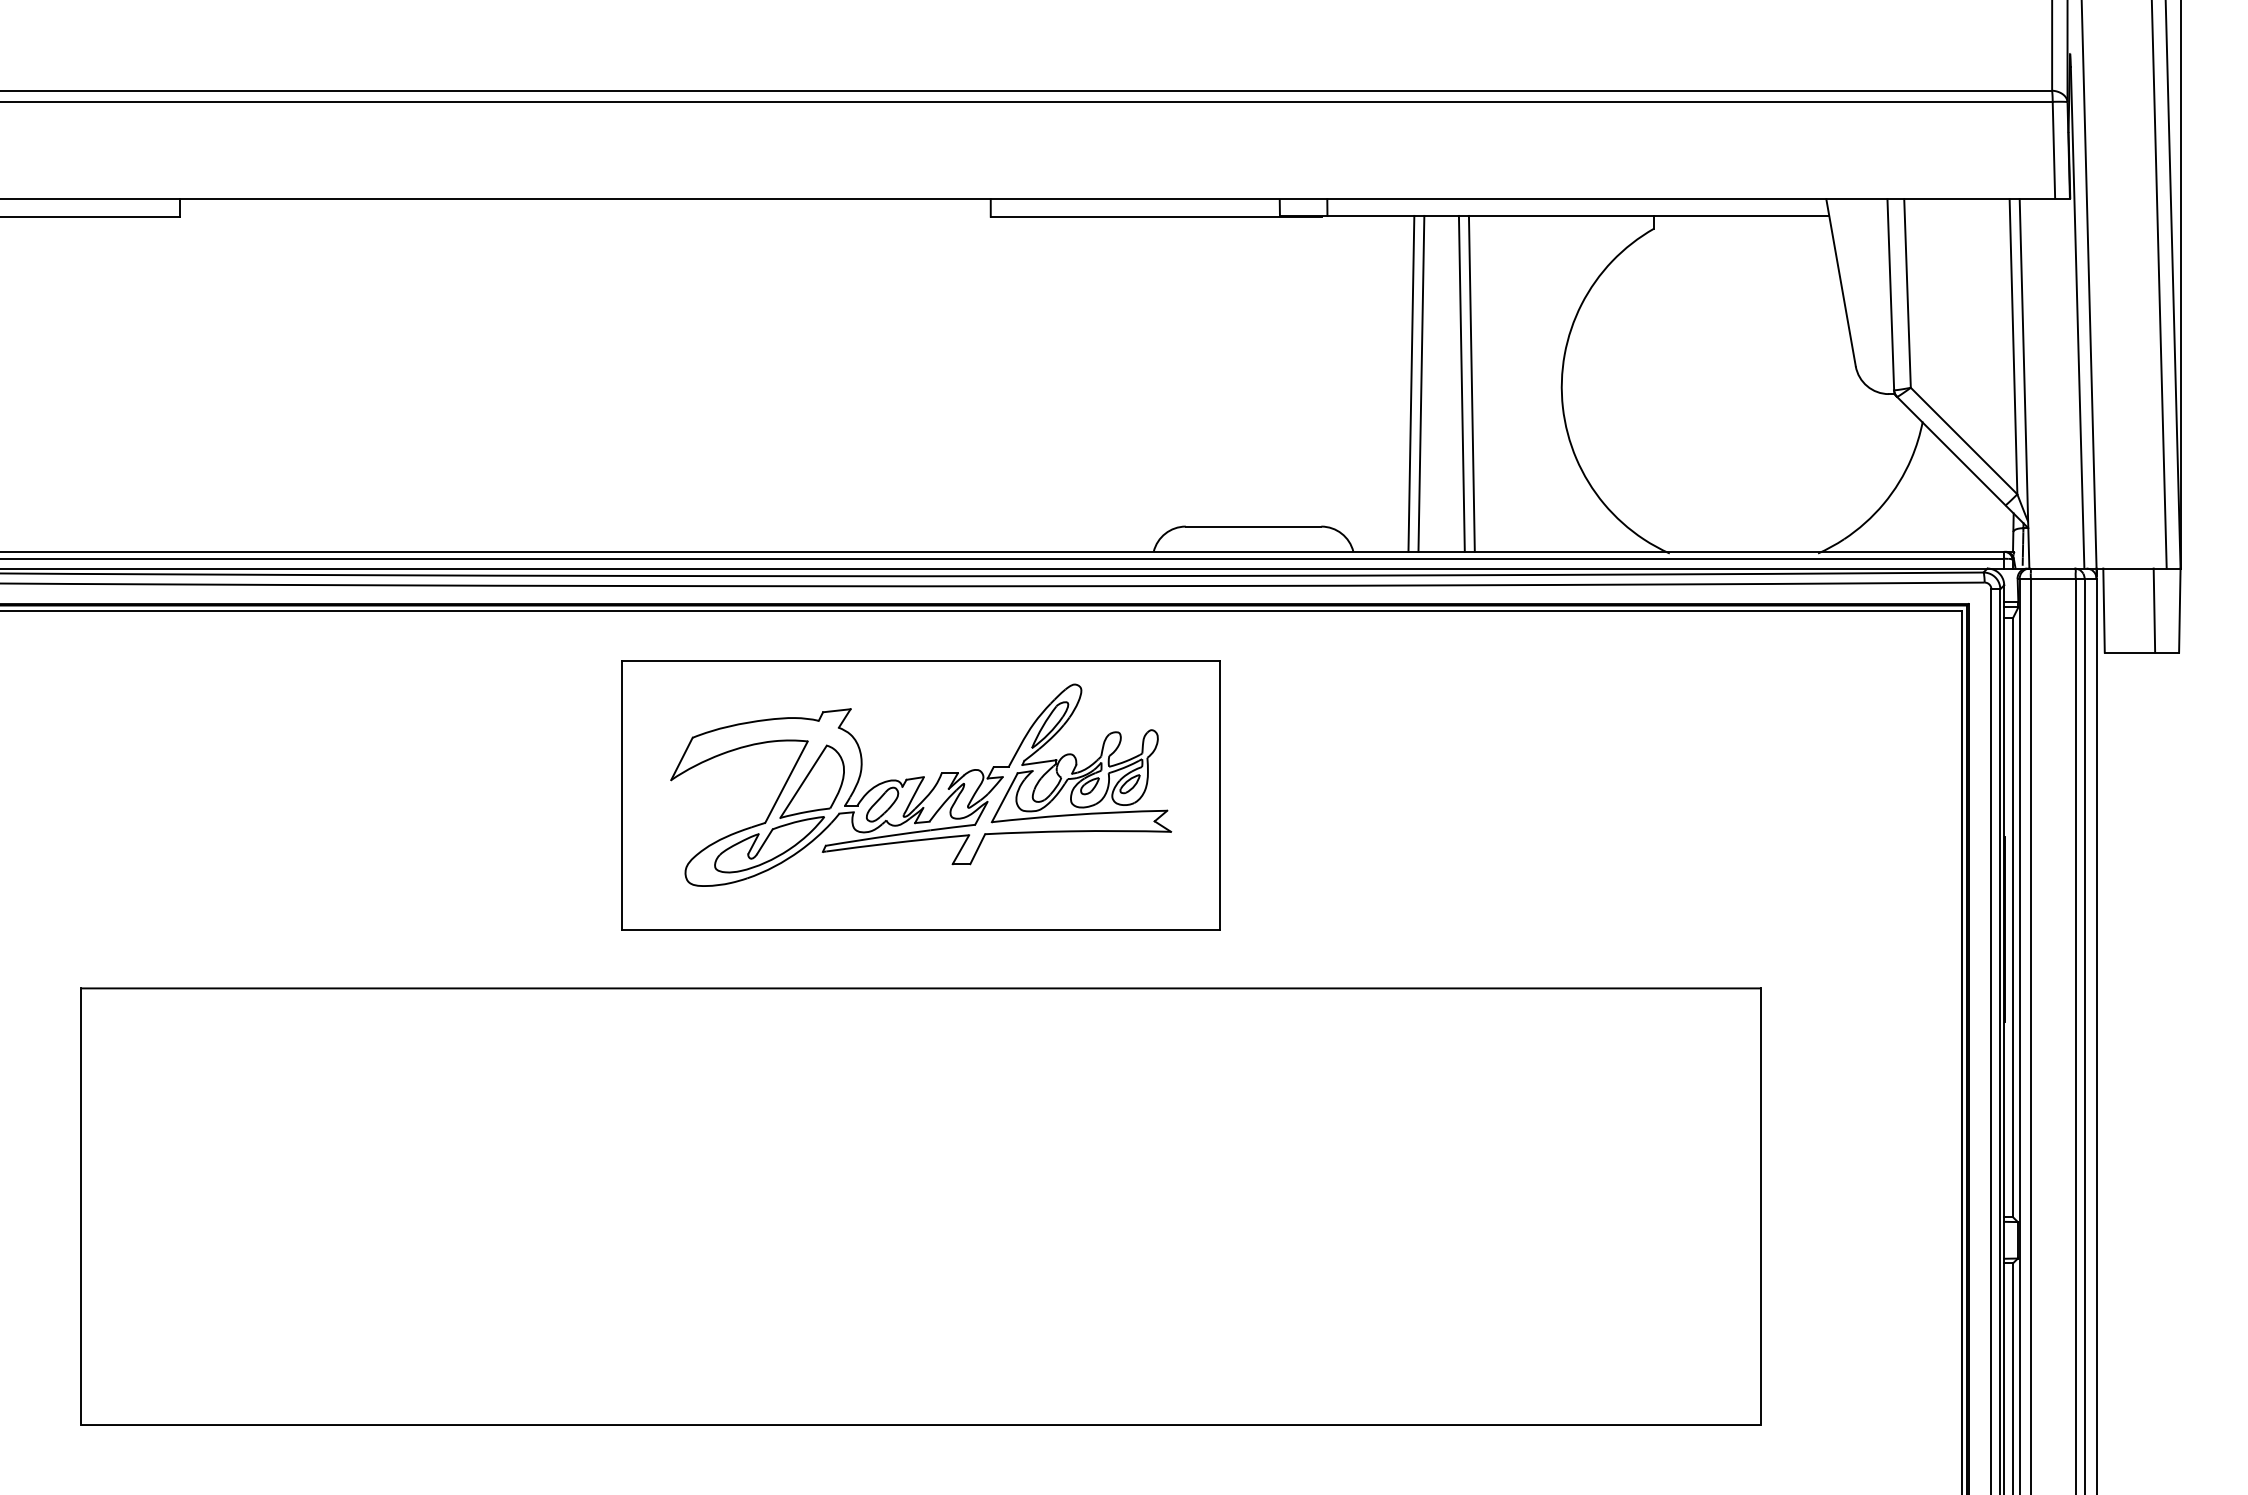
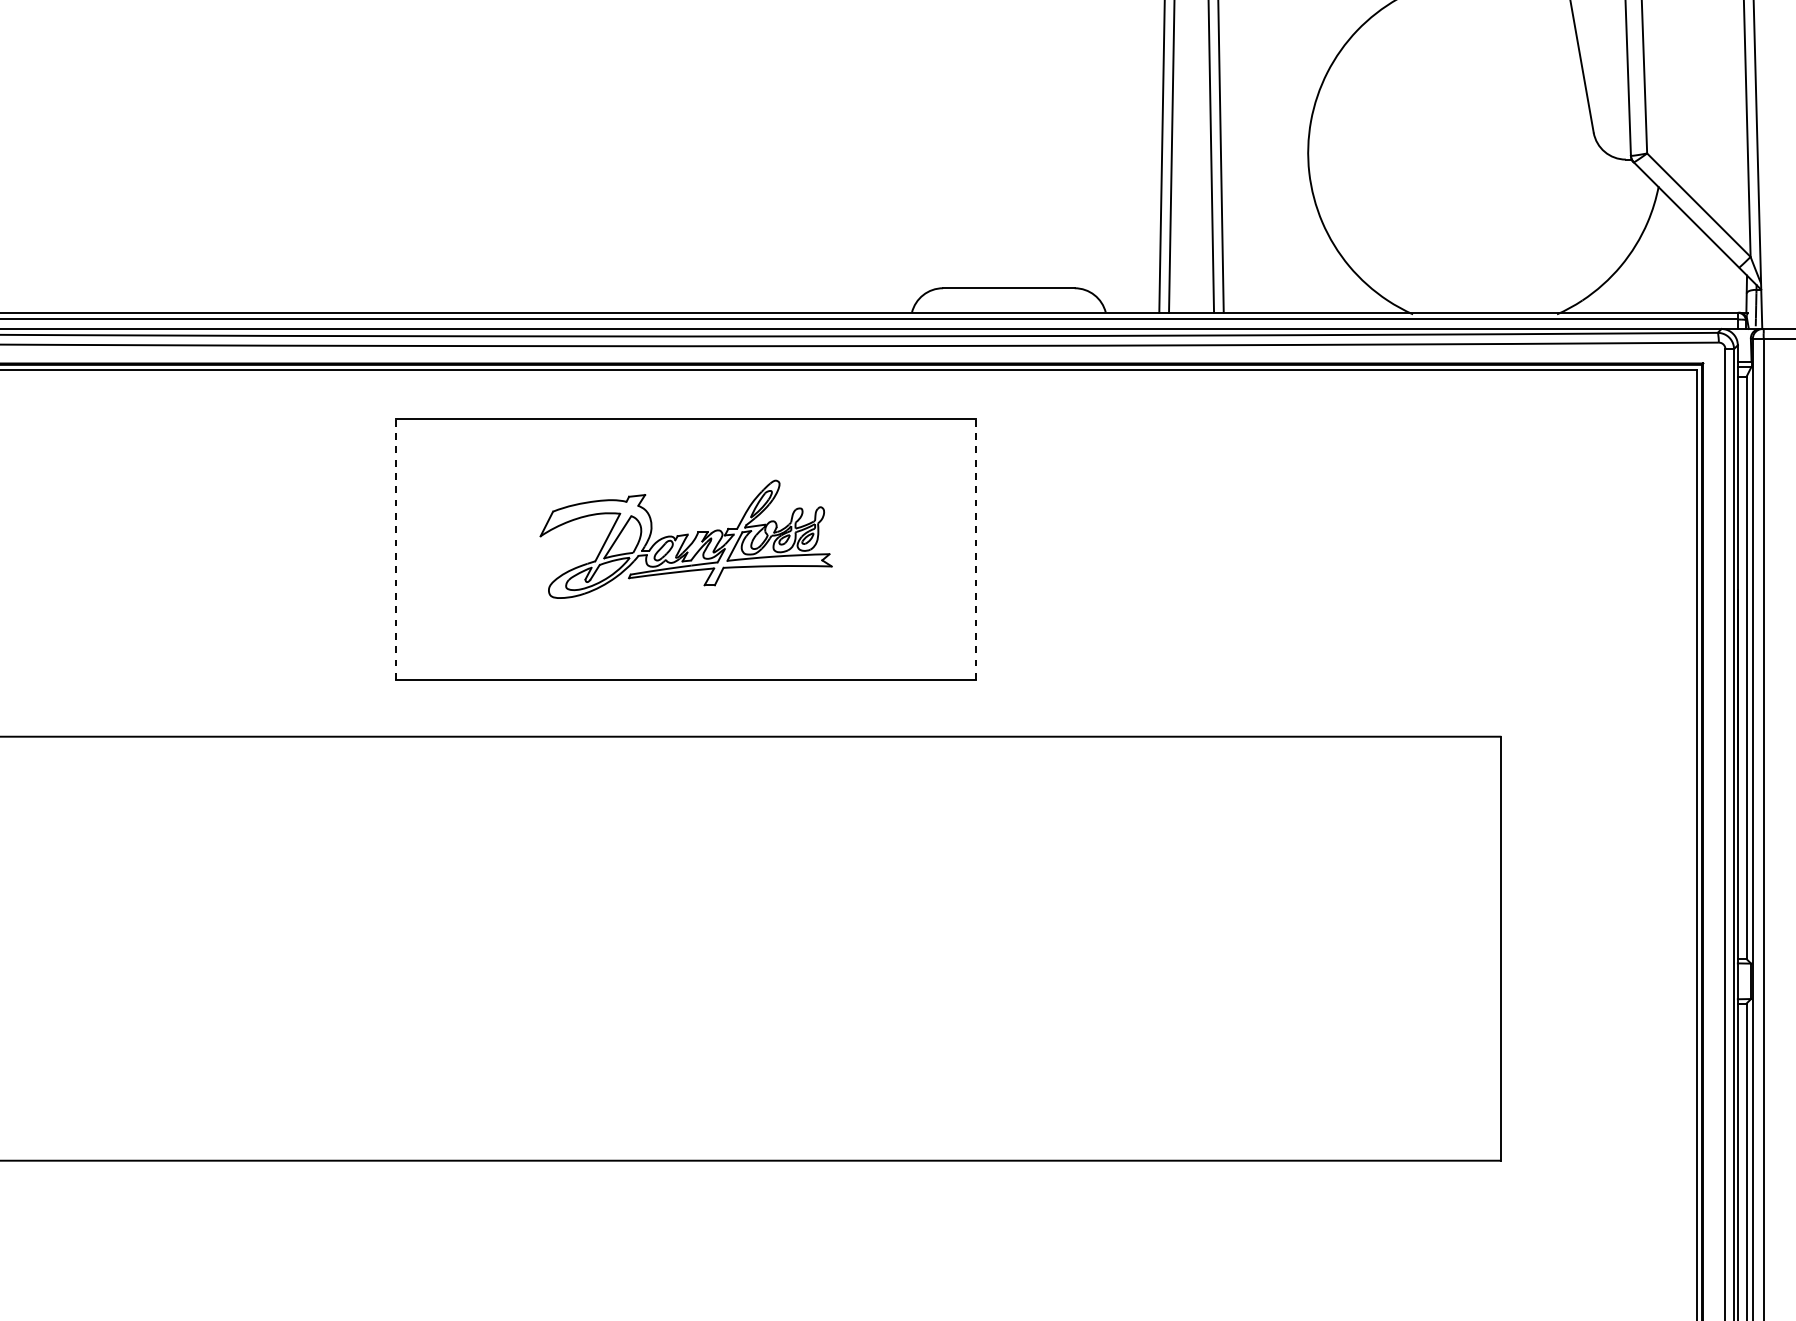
part: (921, 784) -> (686, 538), size x0.6
line: (622, 794) -> (396, 548), solid -> dashed
line: (1219, 794) -> (975, 548), solid -> dashed

